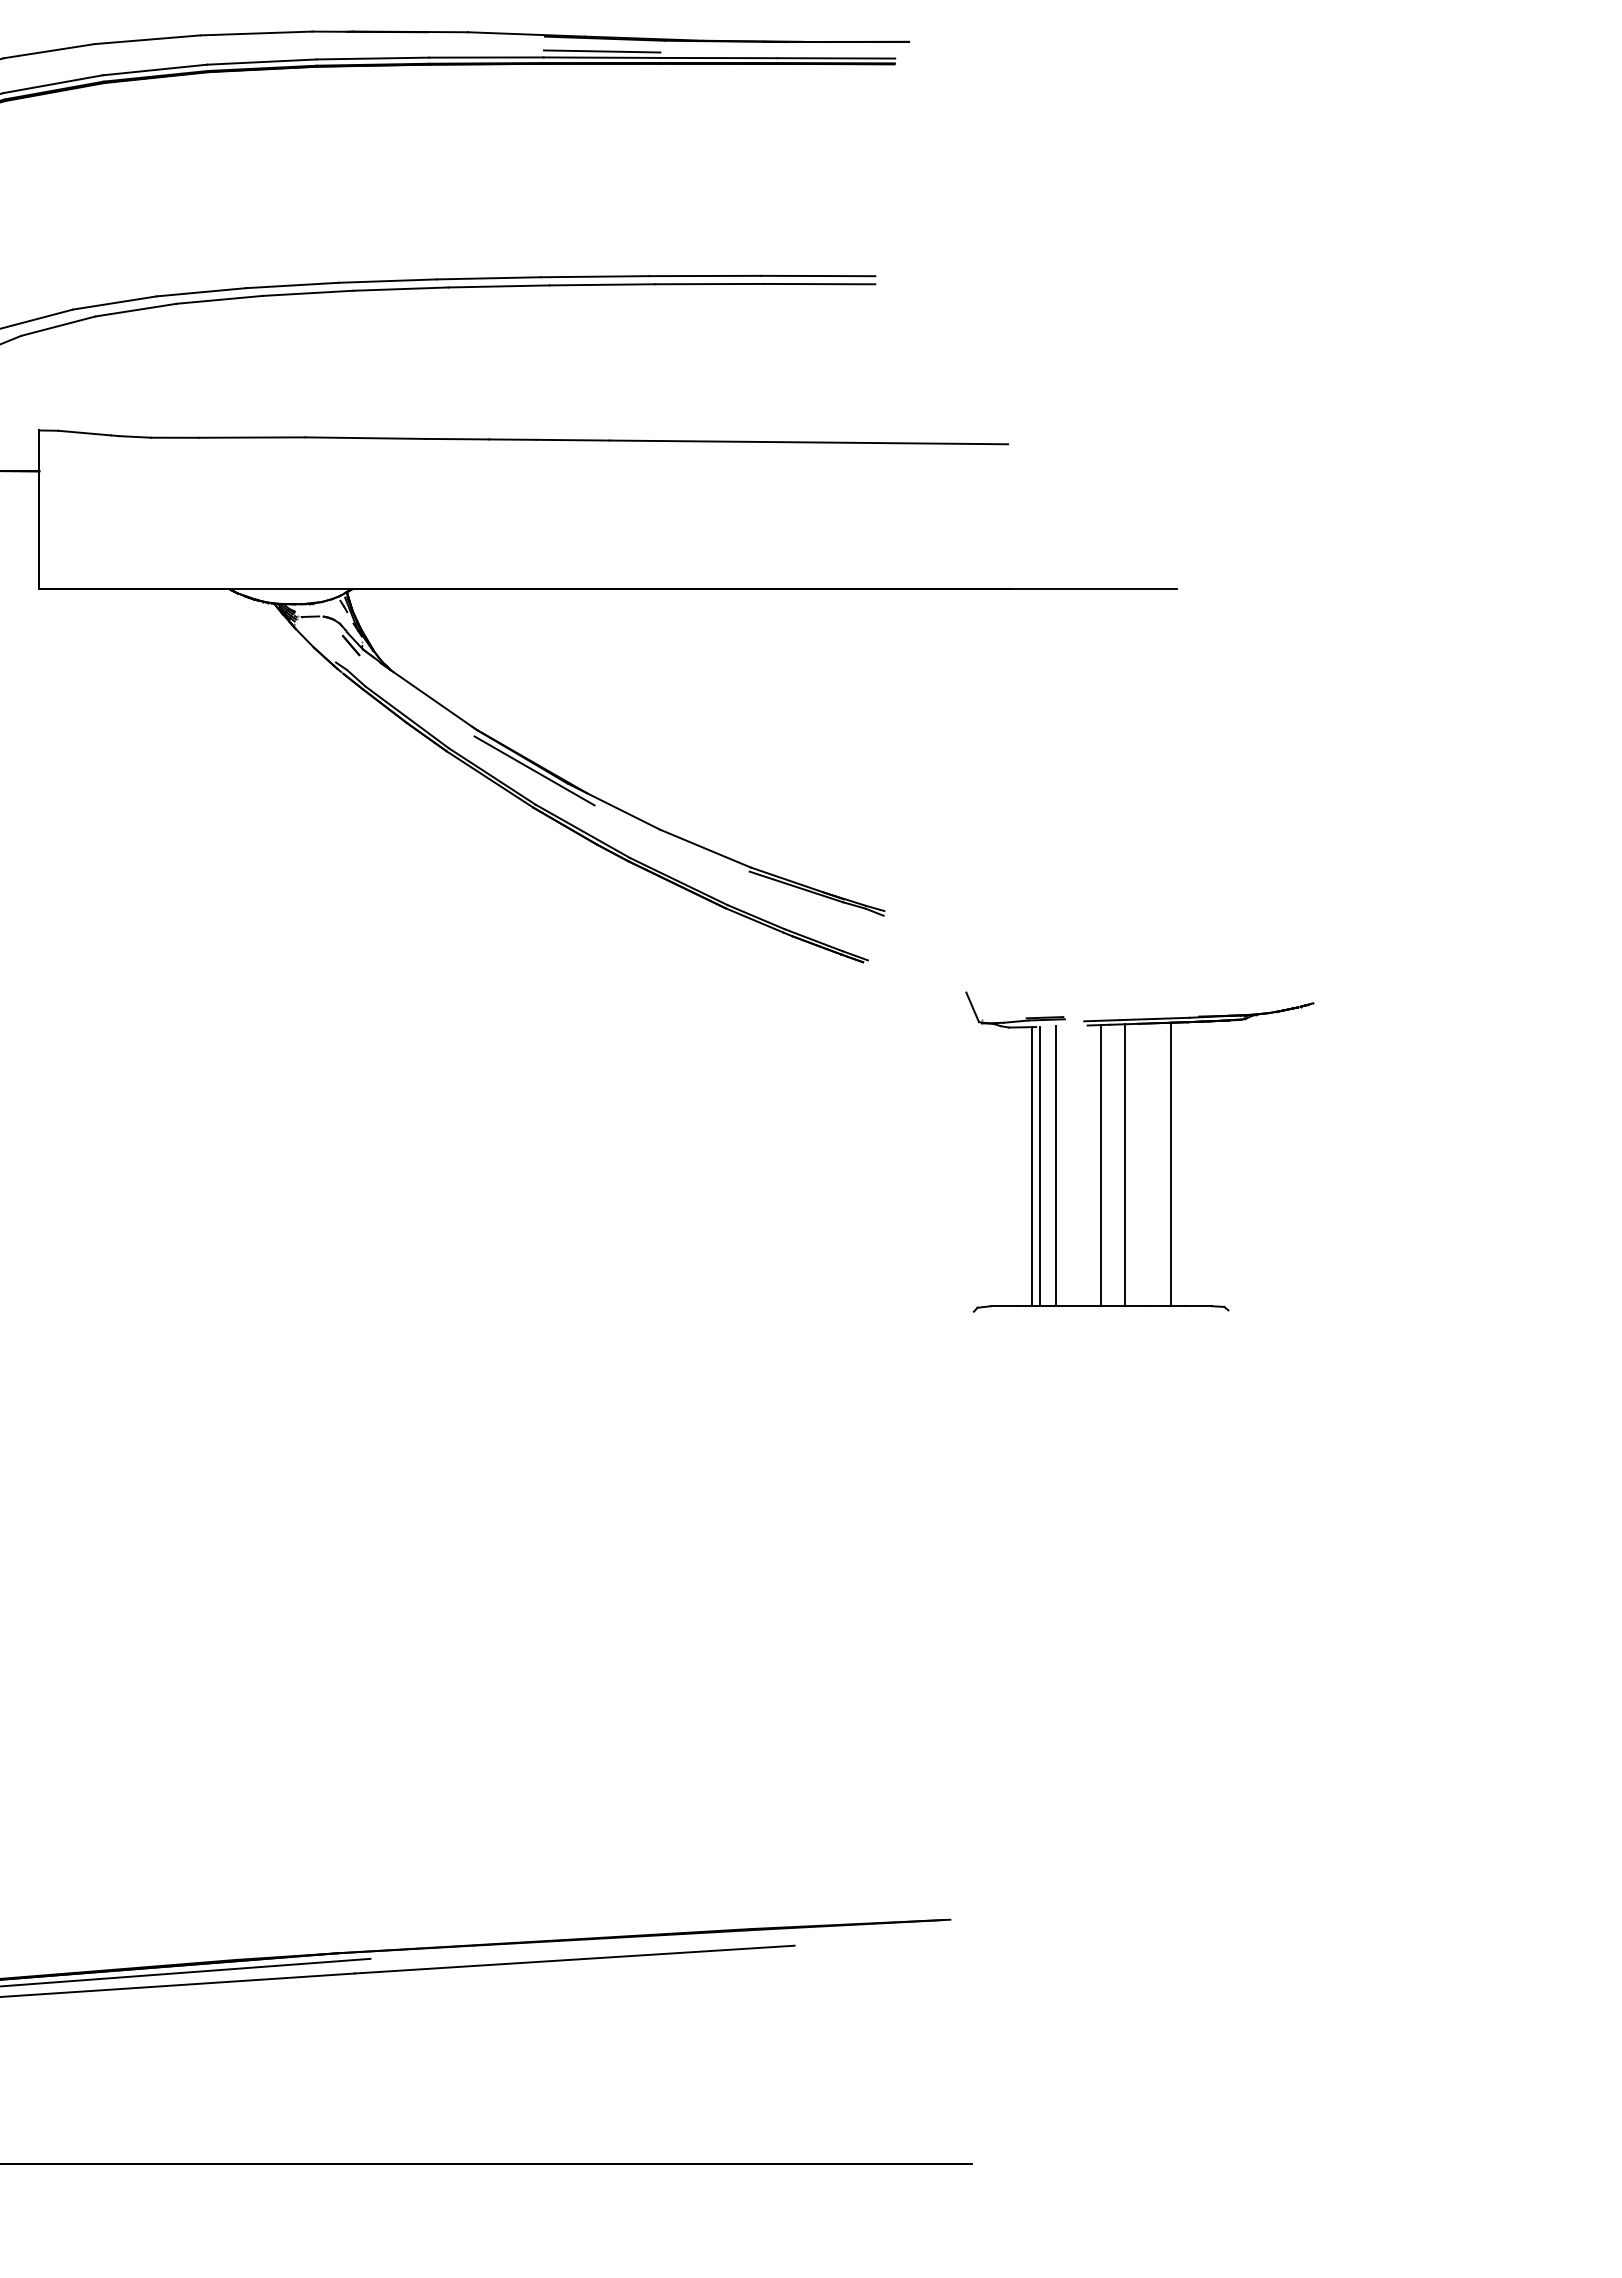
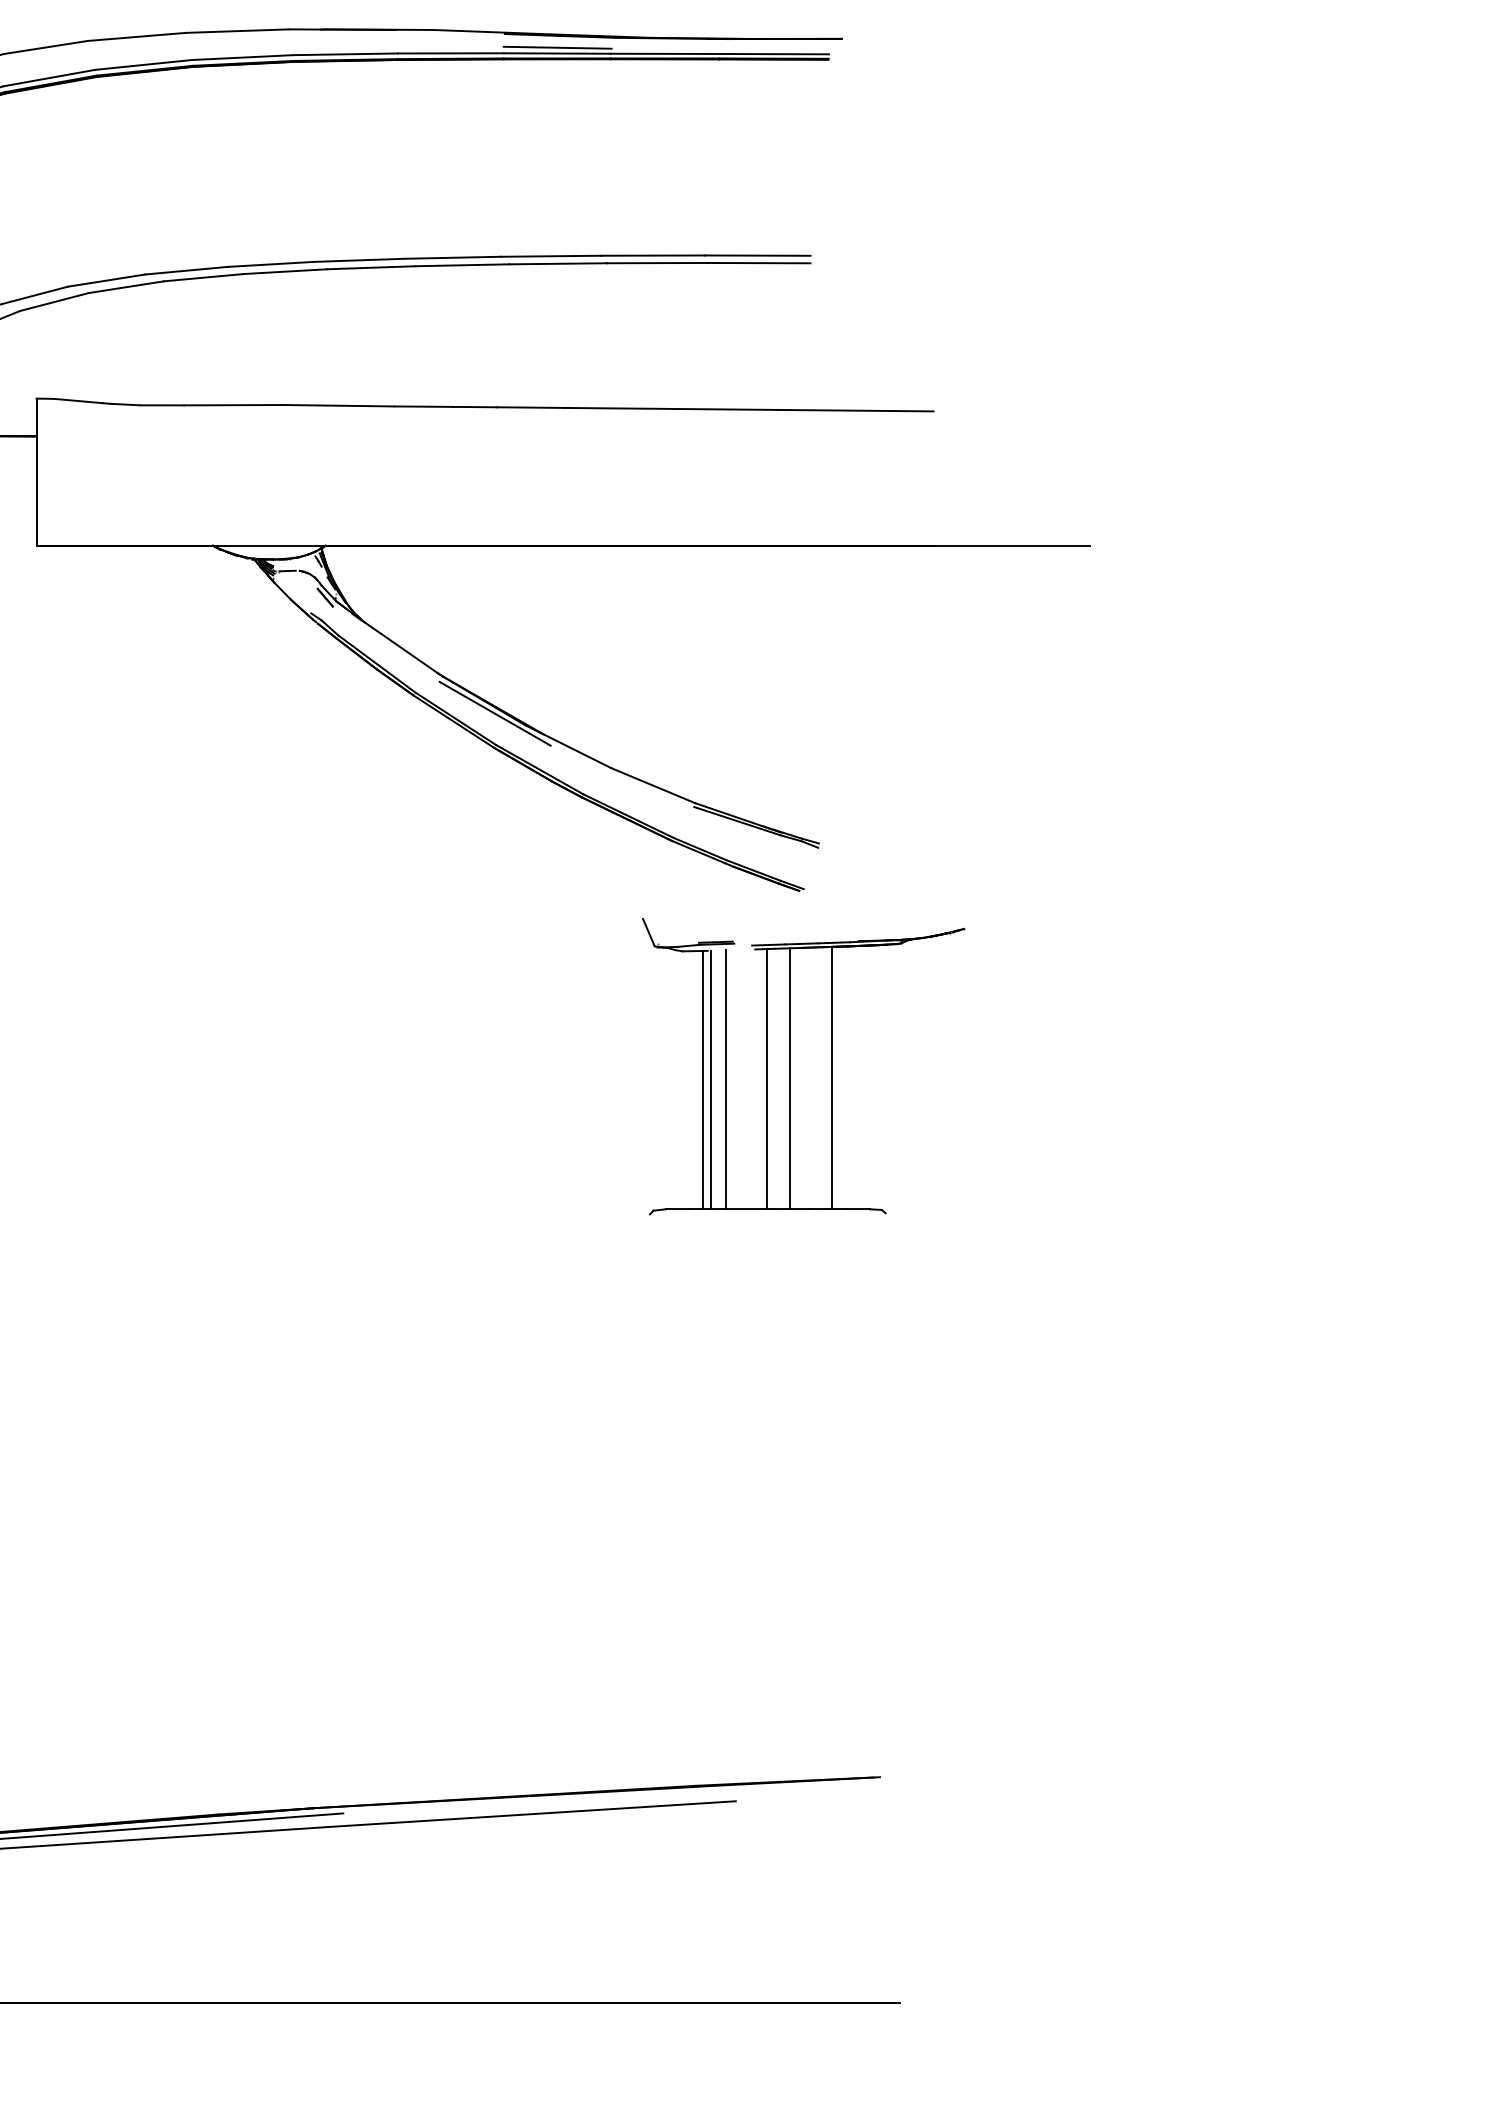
part: (1139, 1151) -> (803, 1066), moved

